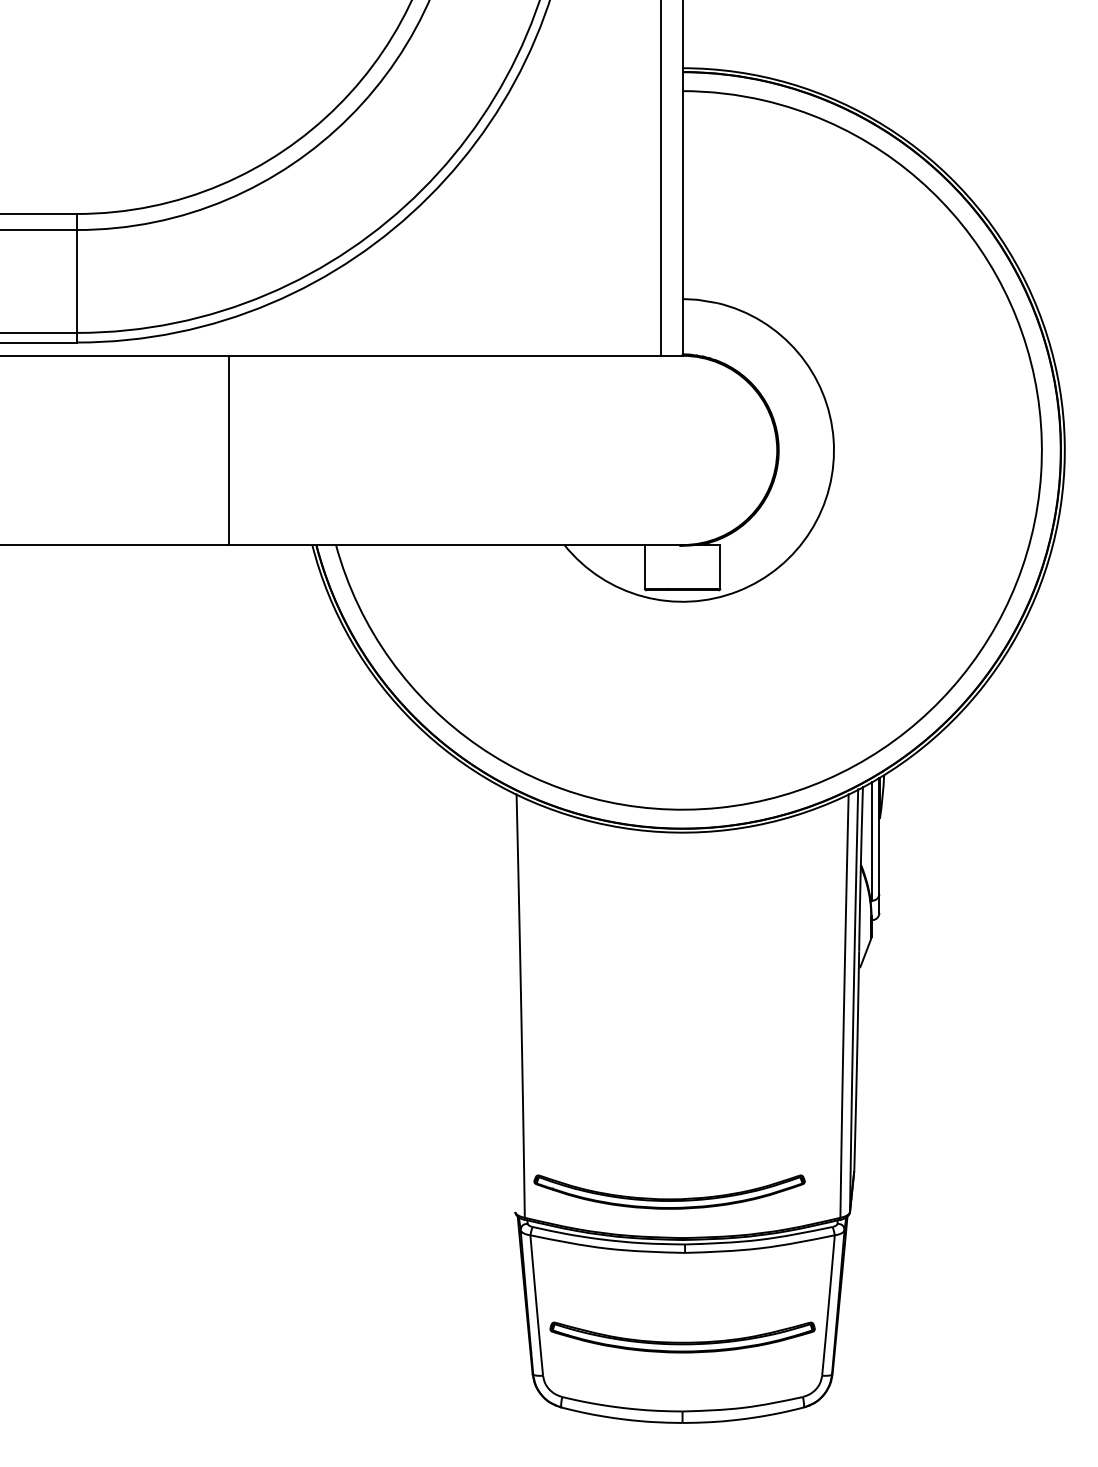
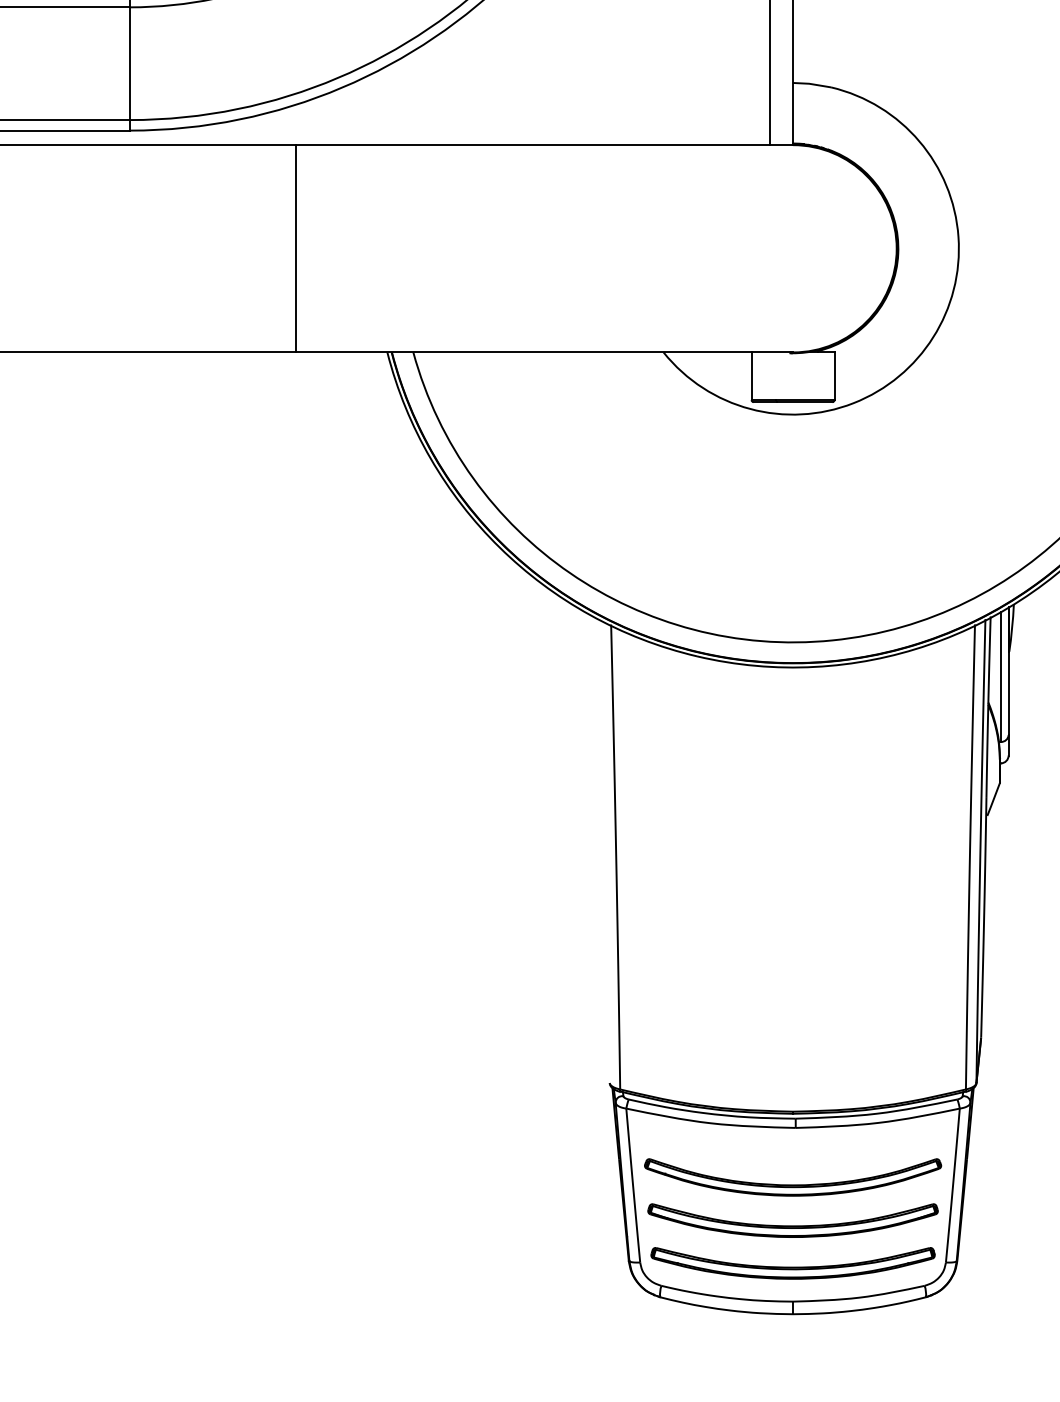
part: (669, 1198) -> (792, 1184), moved
part: (682, 1376) -> (792, 1263), added

